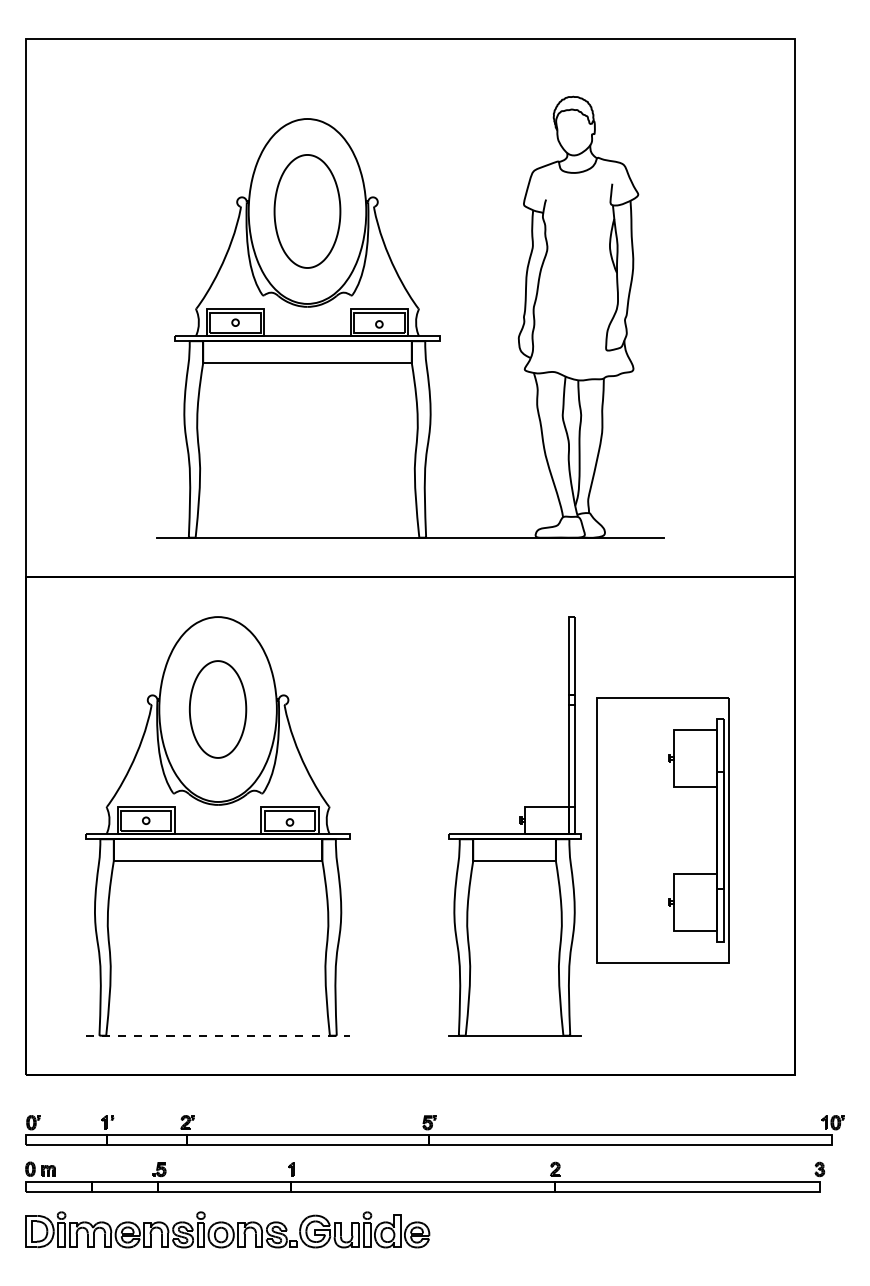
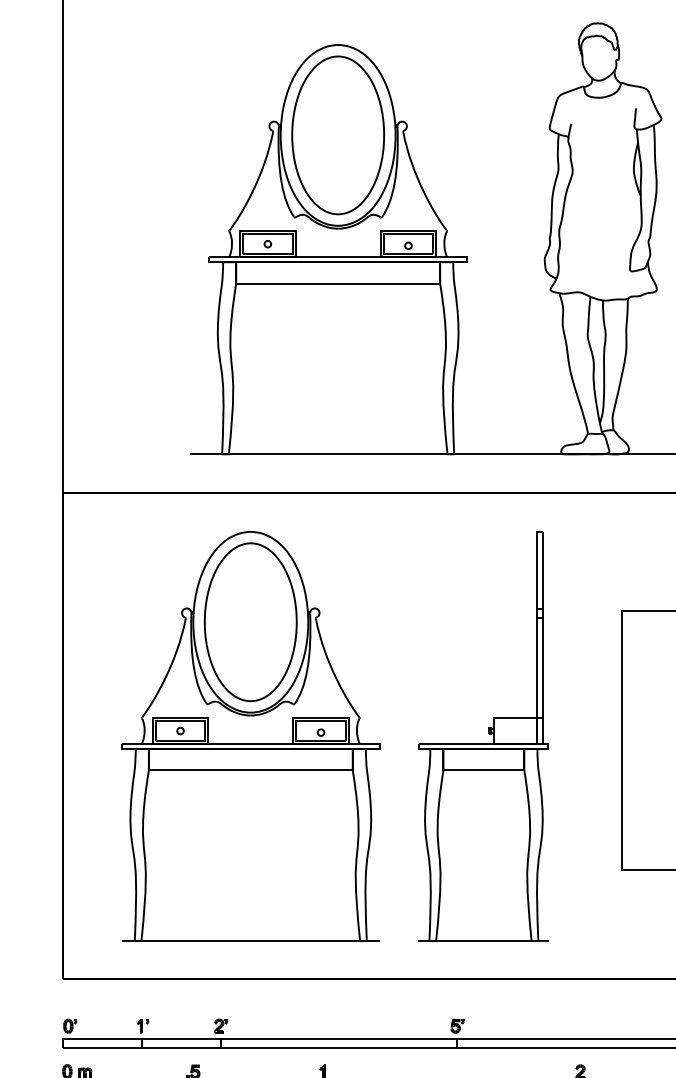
part: (307, 211) -> (338, 135), size x1.43
part: (217, 709) -> (250, 622), size x1.67
part: (514, 826) -> (483, 736), moved
line: (218, 1035) -> (251, 940), dashed -> solid

